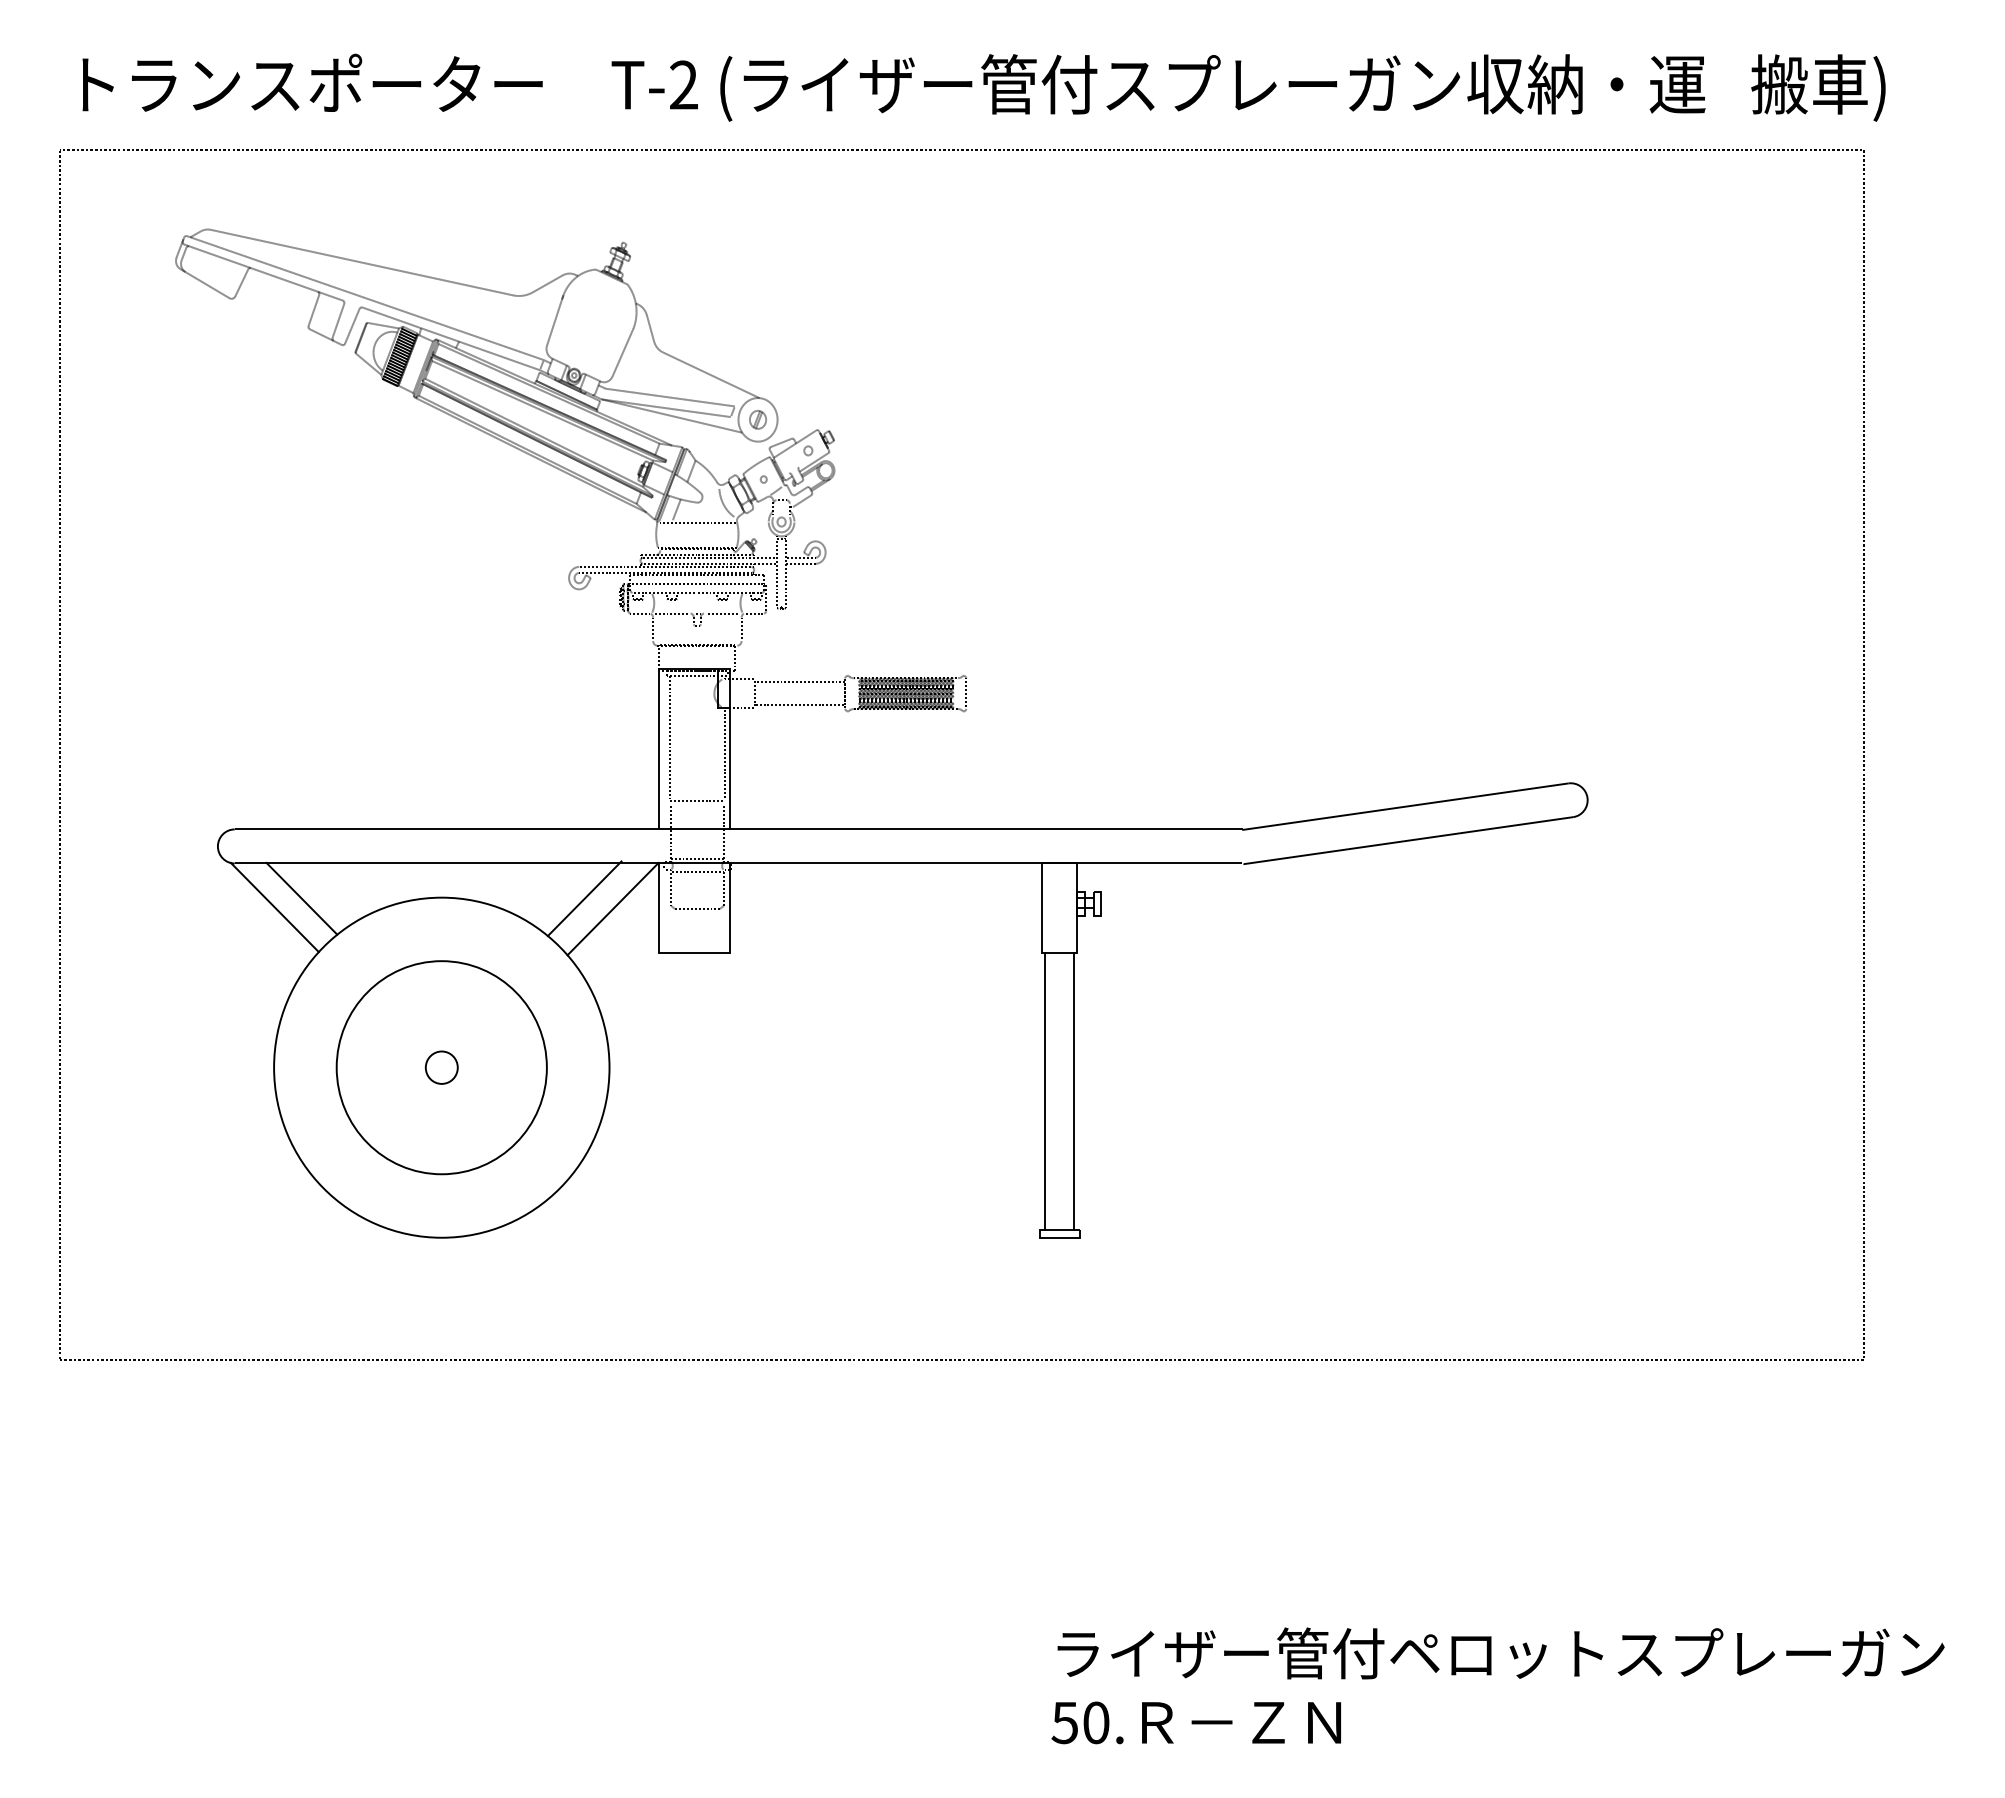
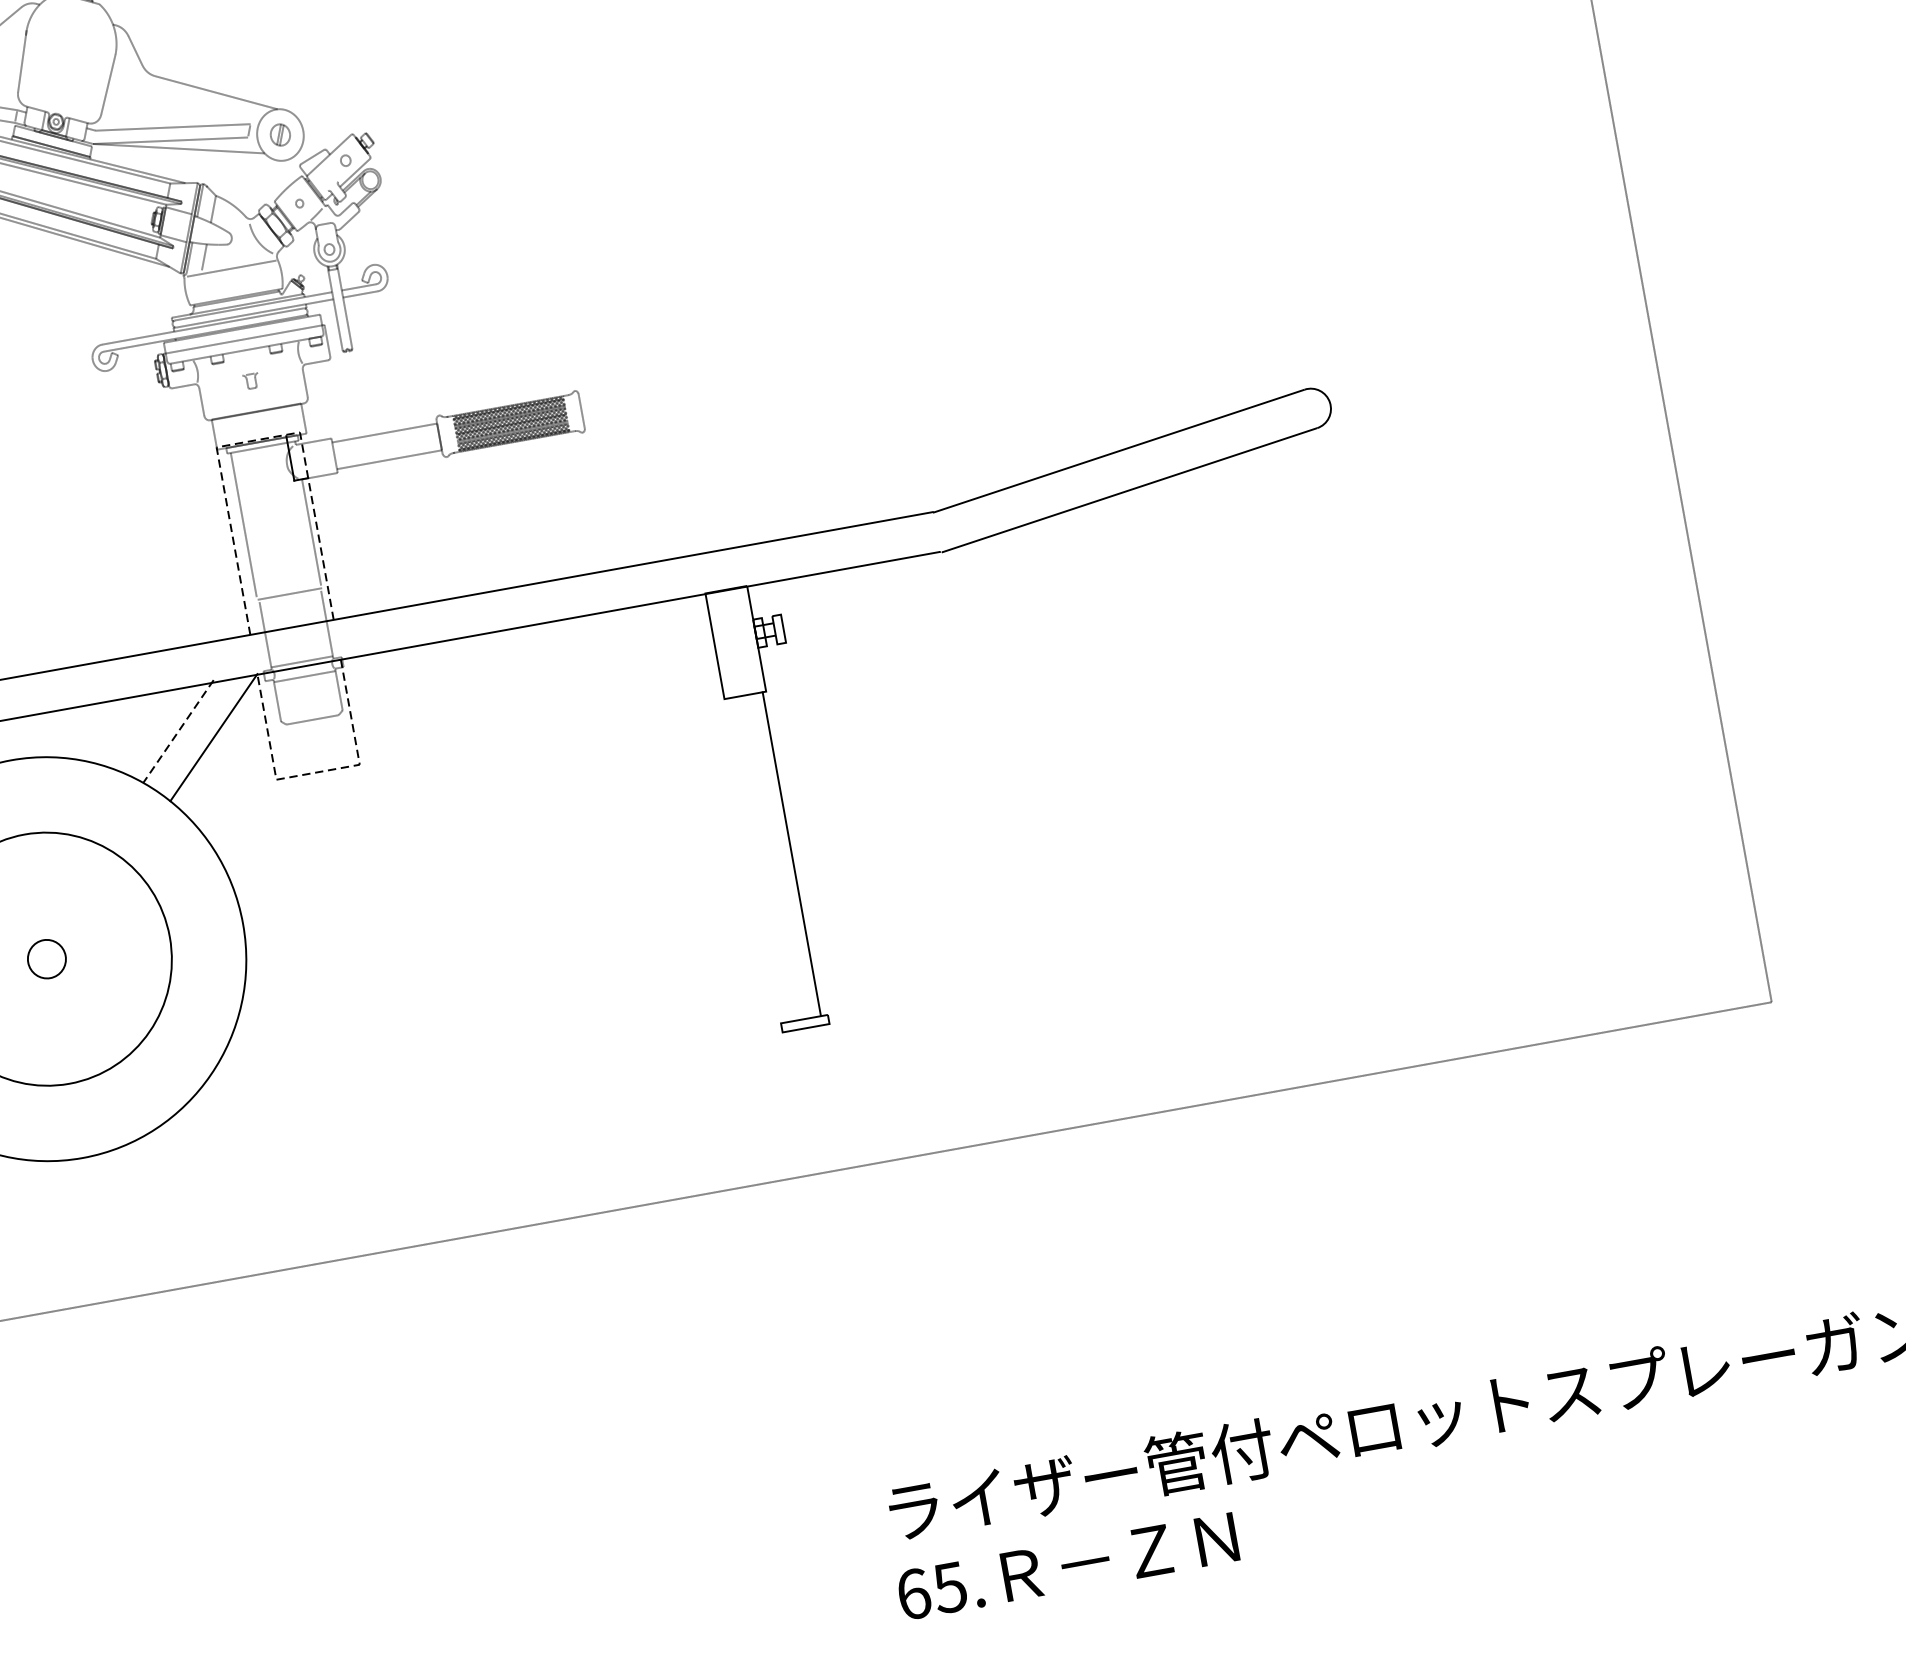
line: (671, 613) -> (219, 379), removed
line: (722, 613) -> (279, 368), removed
line: (694, 669) -> (258, 440), solid -> dashed
line: (584, 899) -> (178, 732), solid -> dashed
line: (694, 953) -> (318, 772), solid -> dashed
line: (1044, 1091) -> (756, 860), removed
text: (1080, 1722) -> (931, 1590), 50. -> 65.

